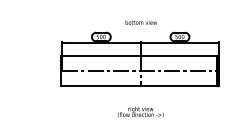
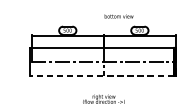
text: (140, 22) -> (118, 16), moved
line: (138, 86) -> (101, 75), solid -> dashed

